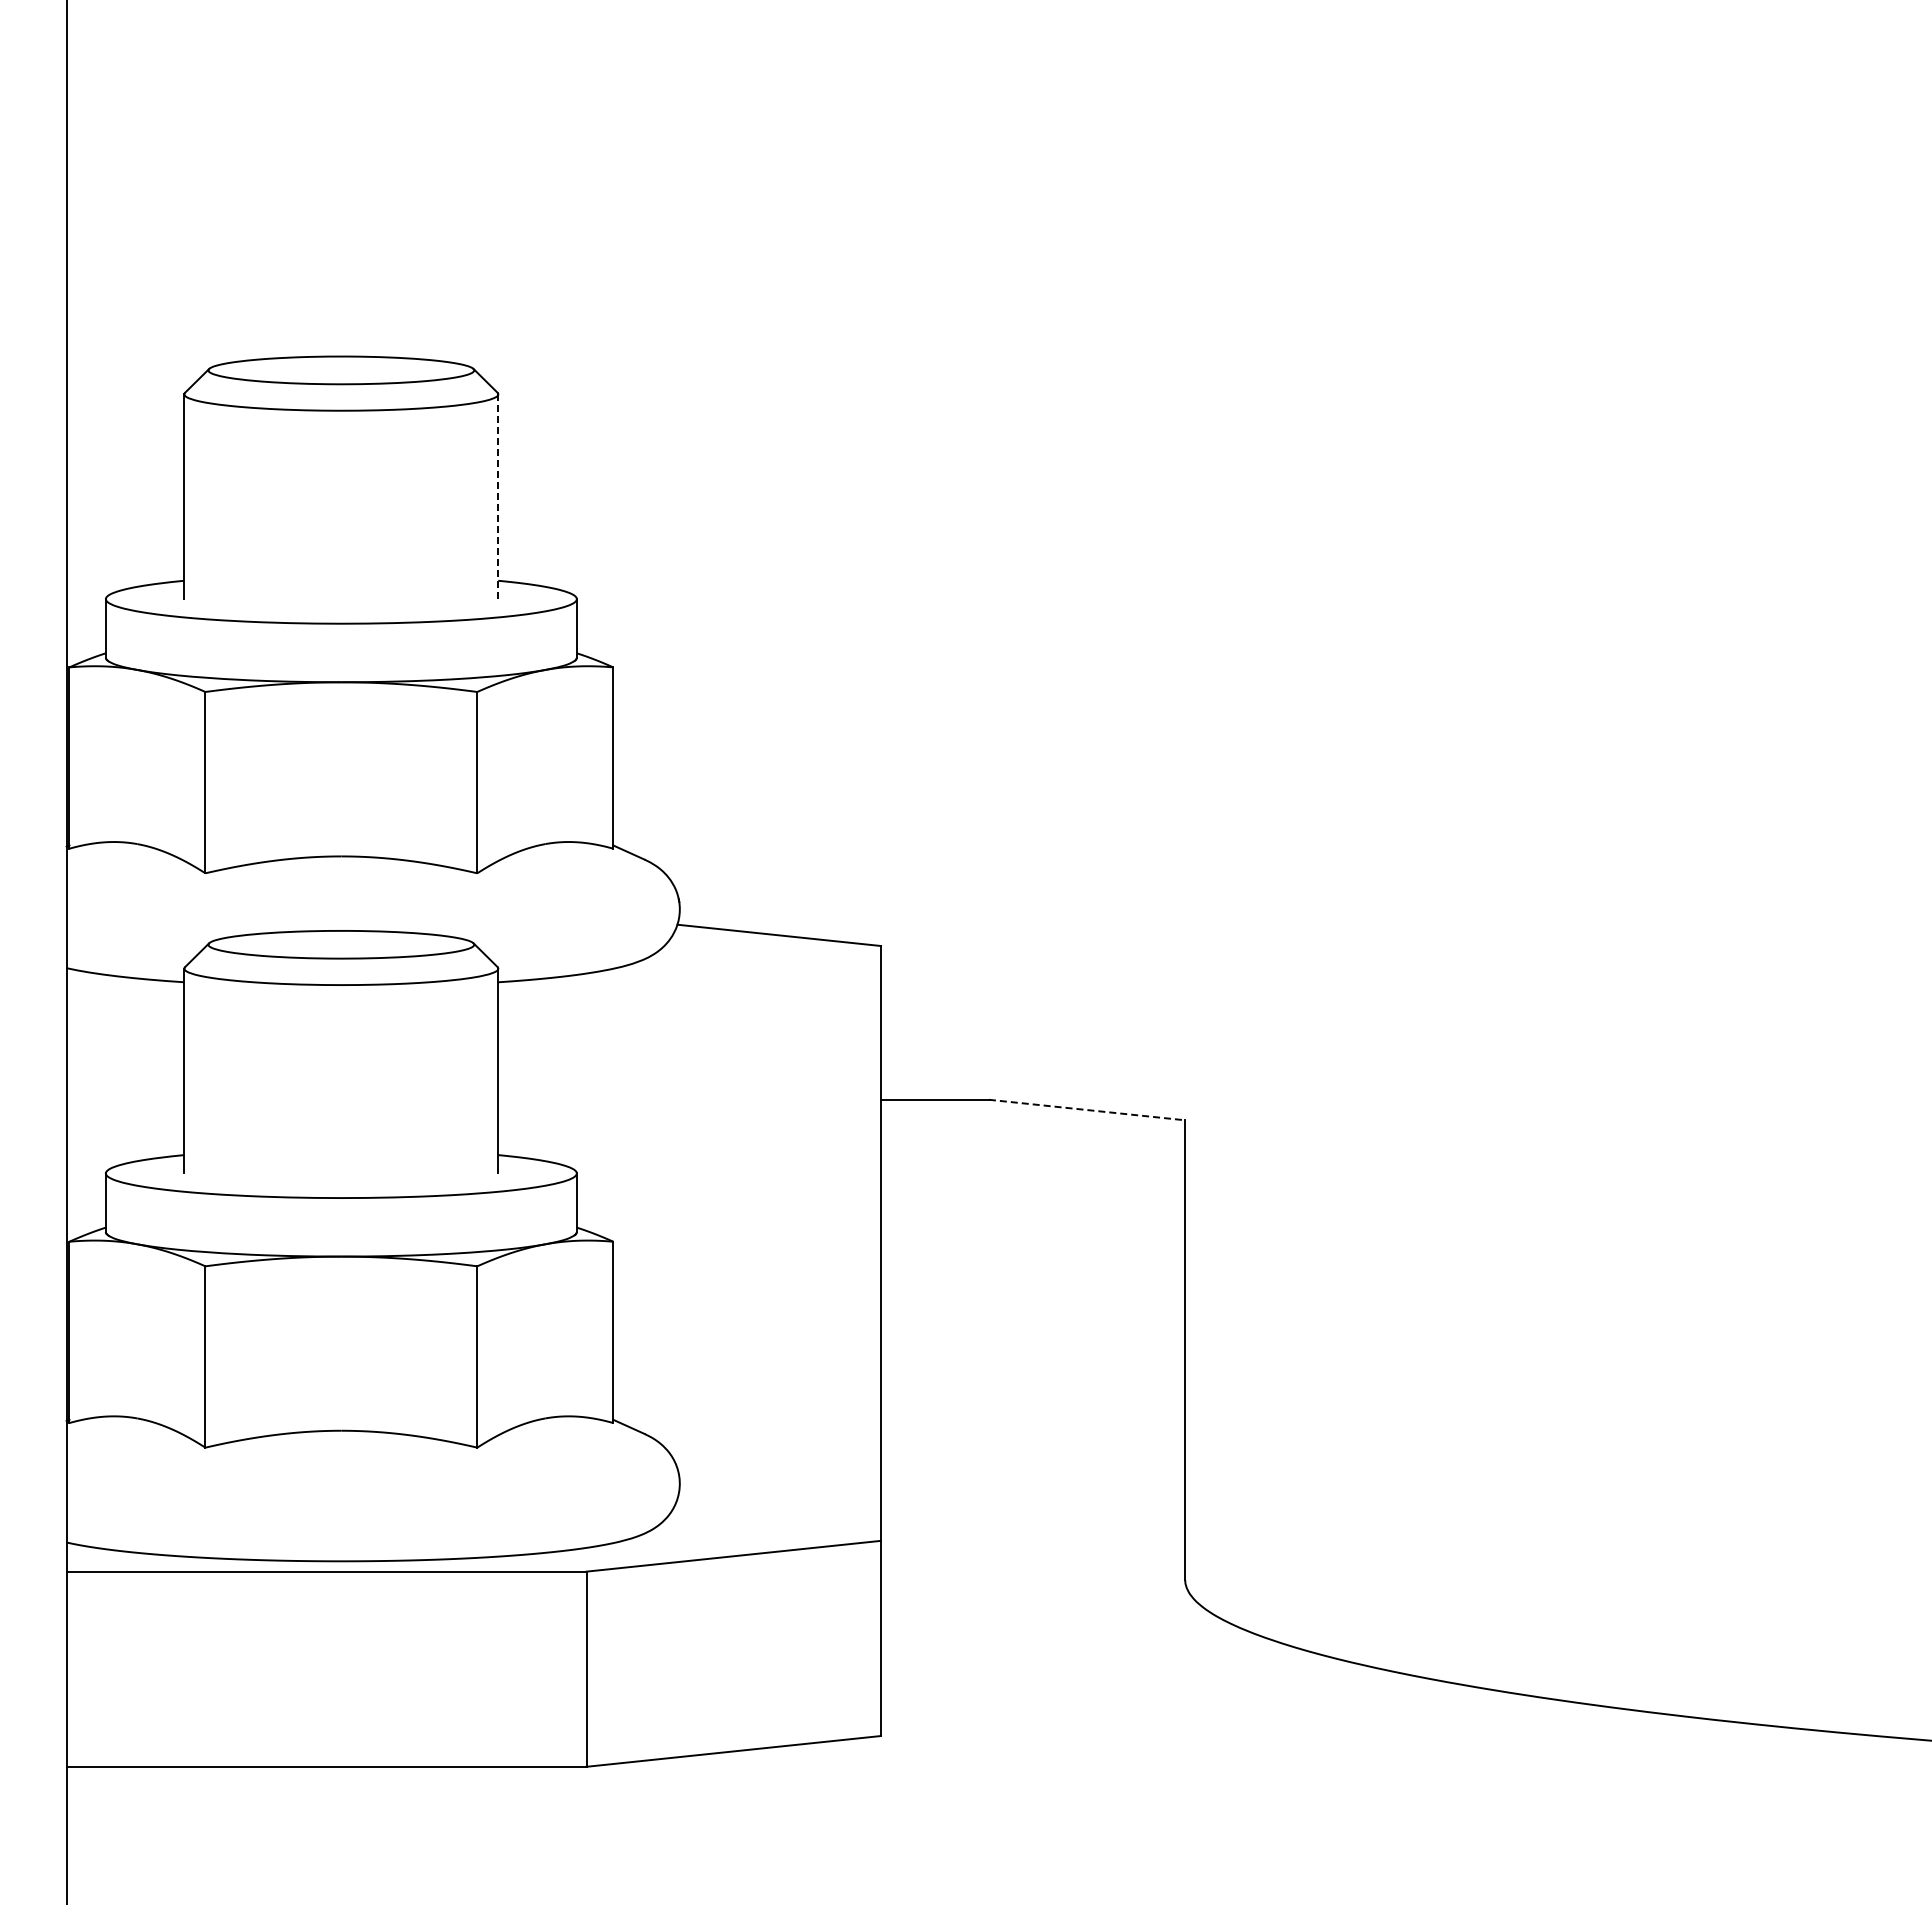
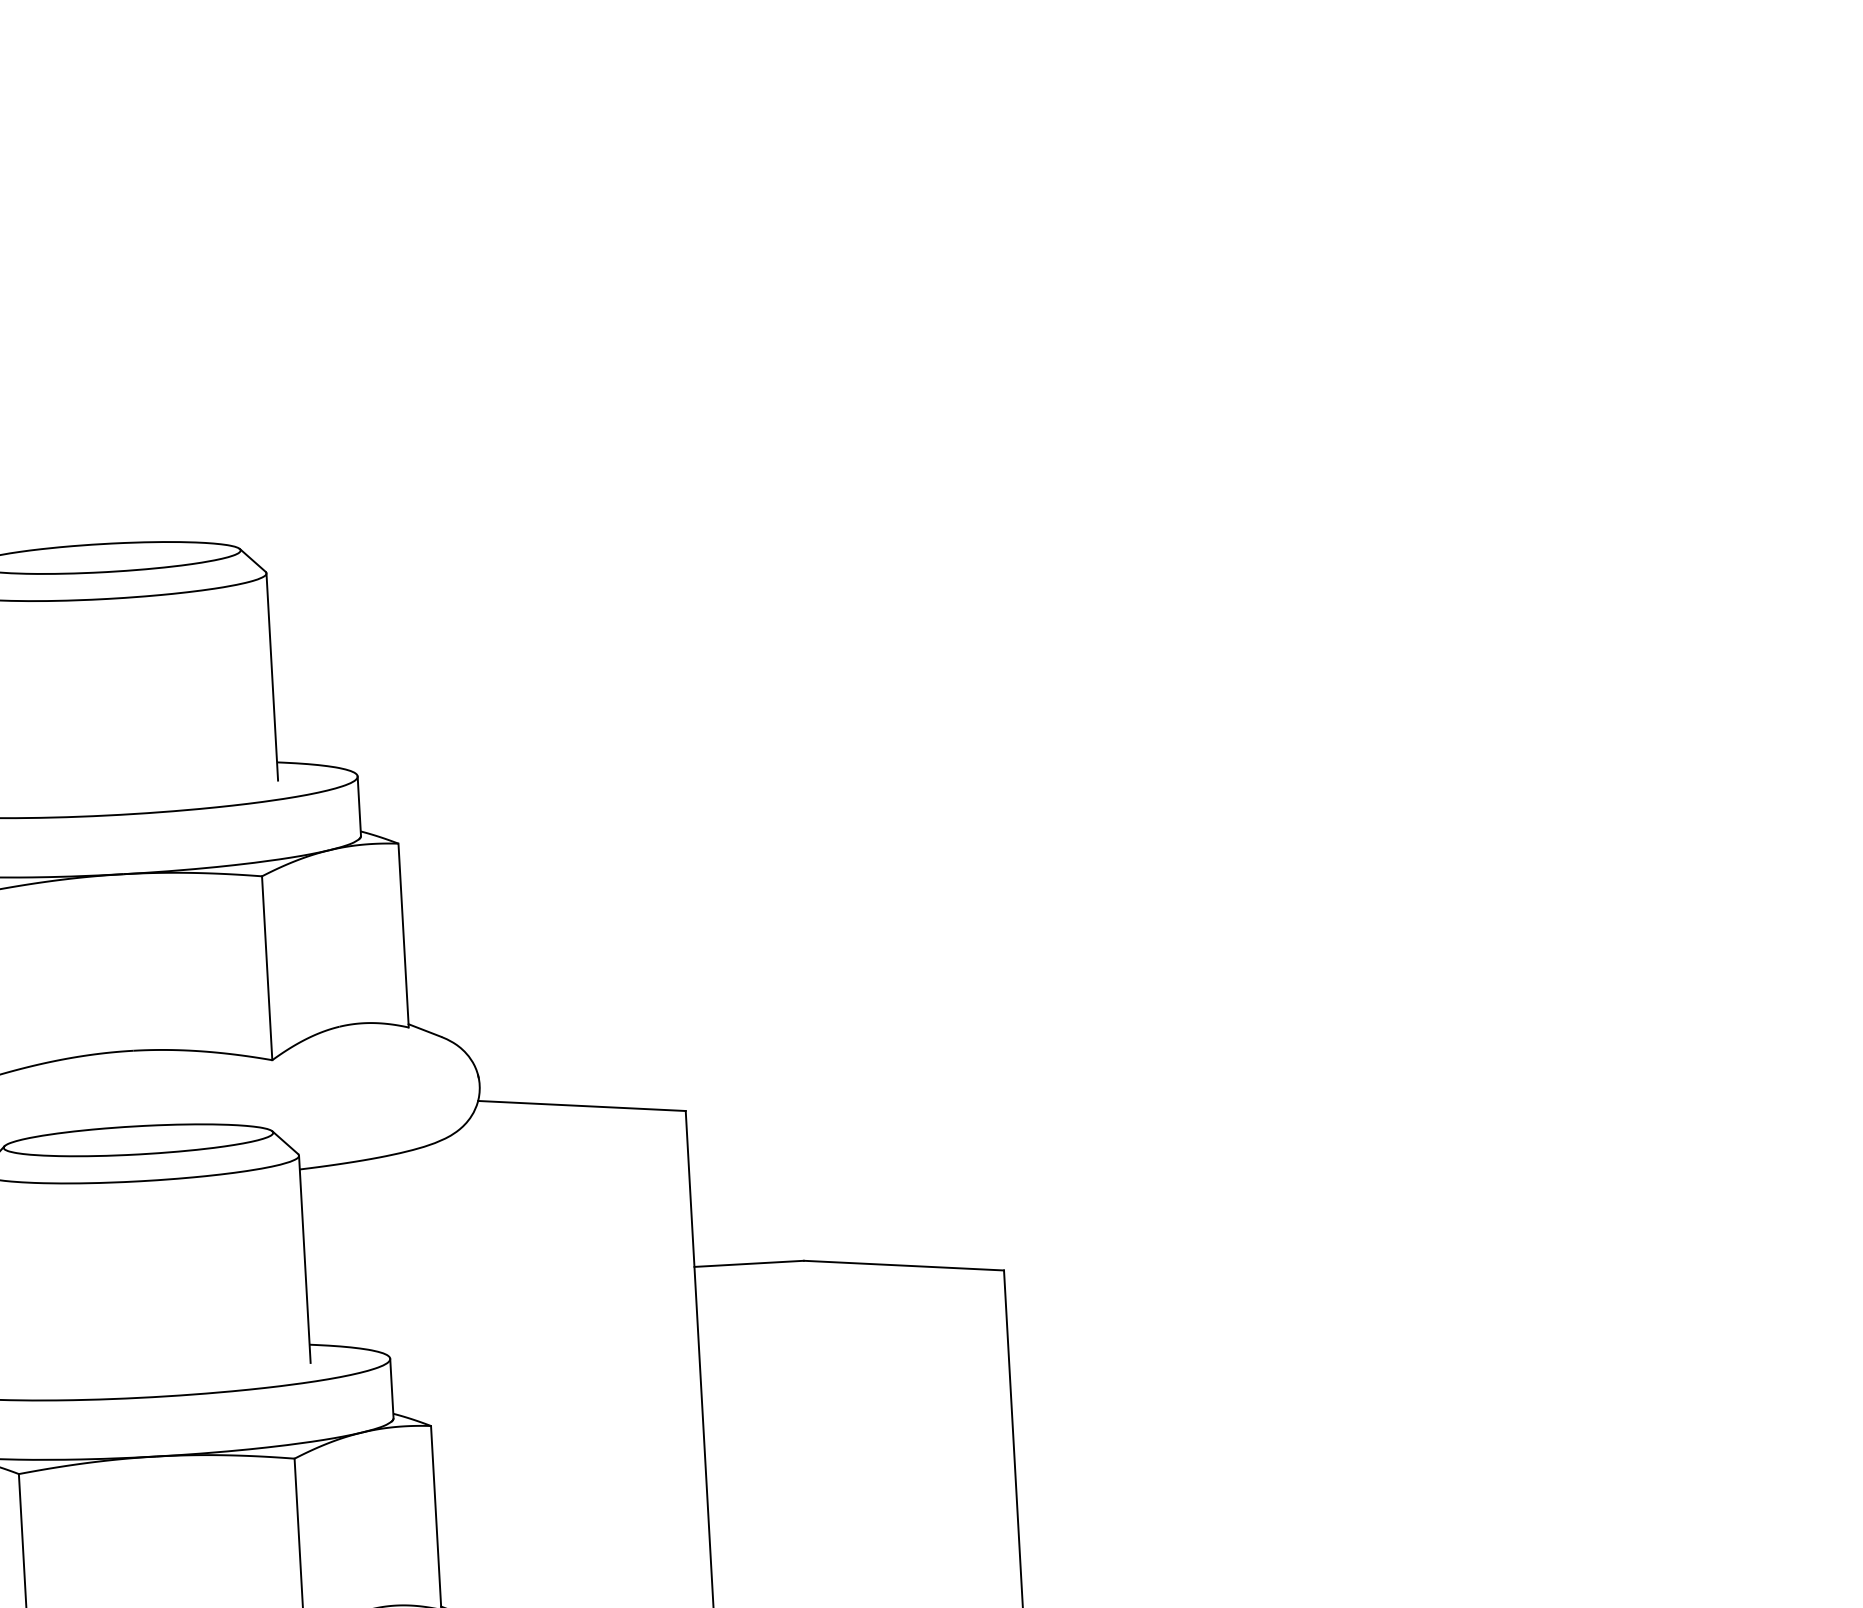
line: (498, 496) -> (272, 676), dashed -> solid
line: (1087, 1110) -> (904, 1266), dashed -> solid

